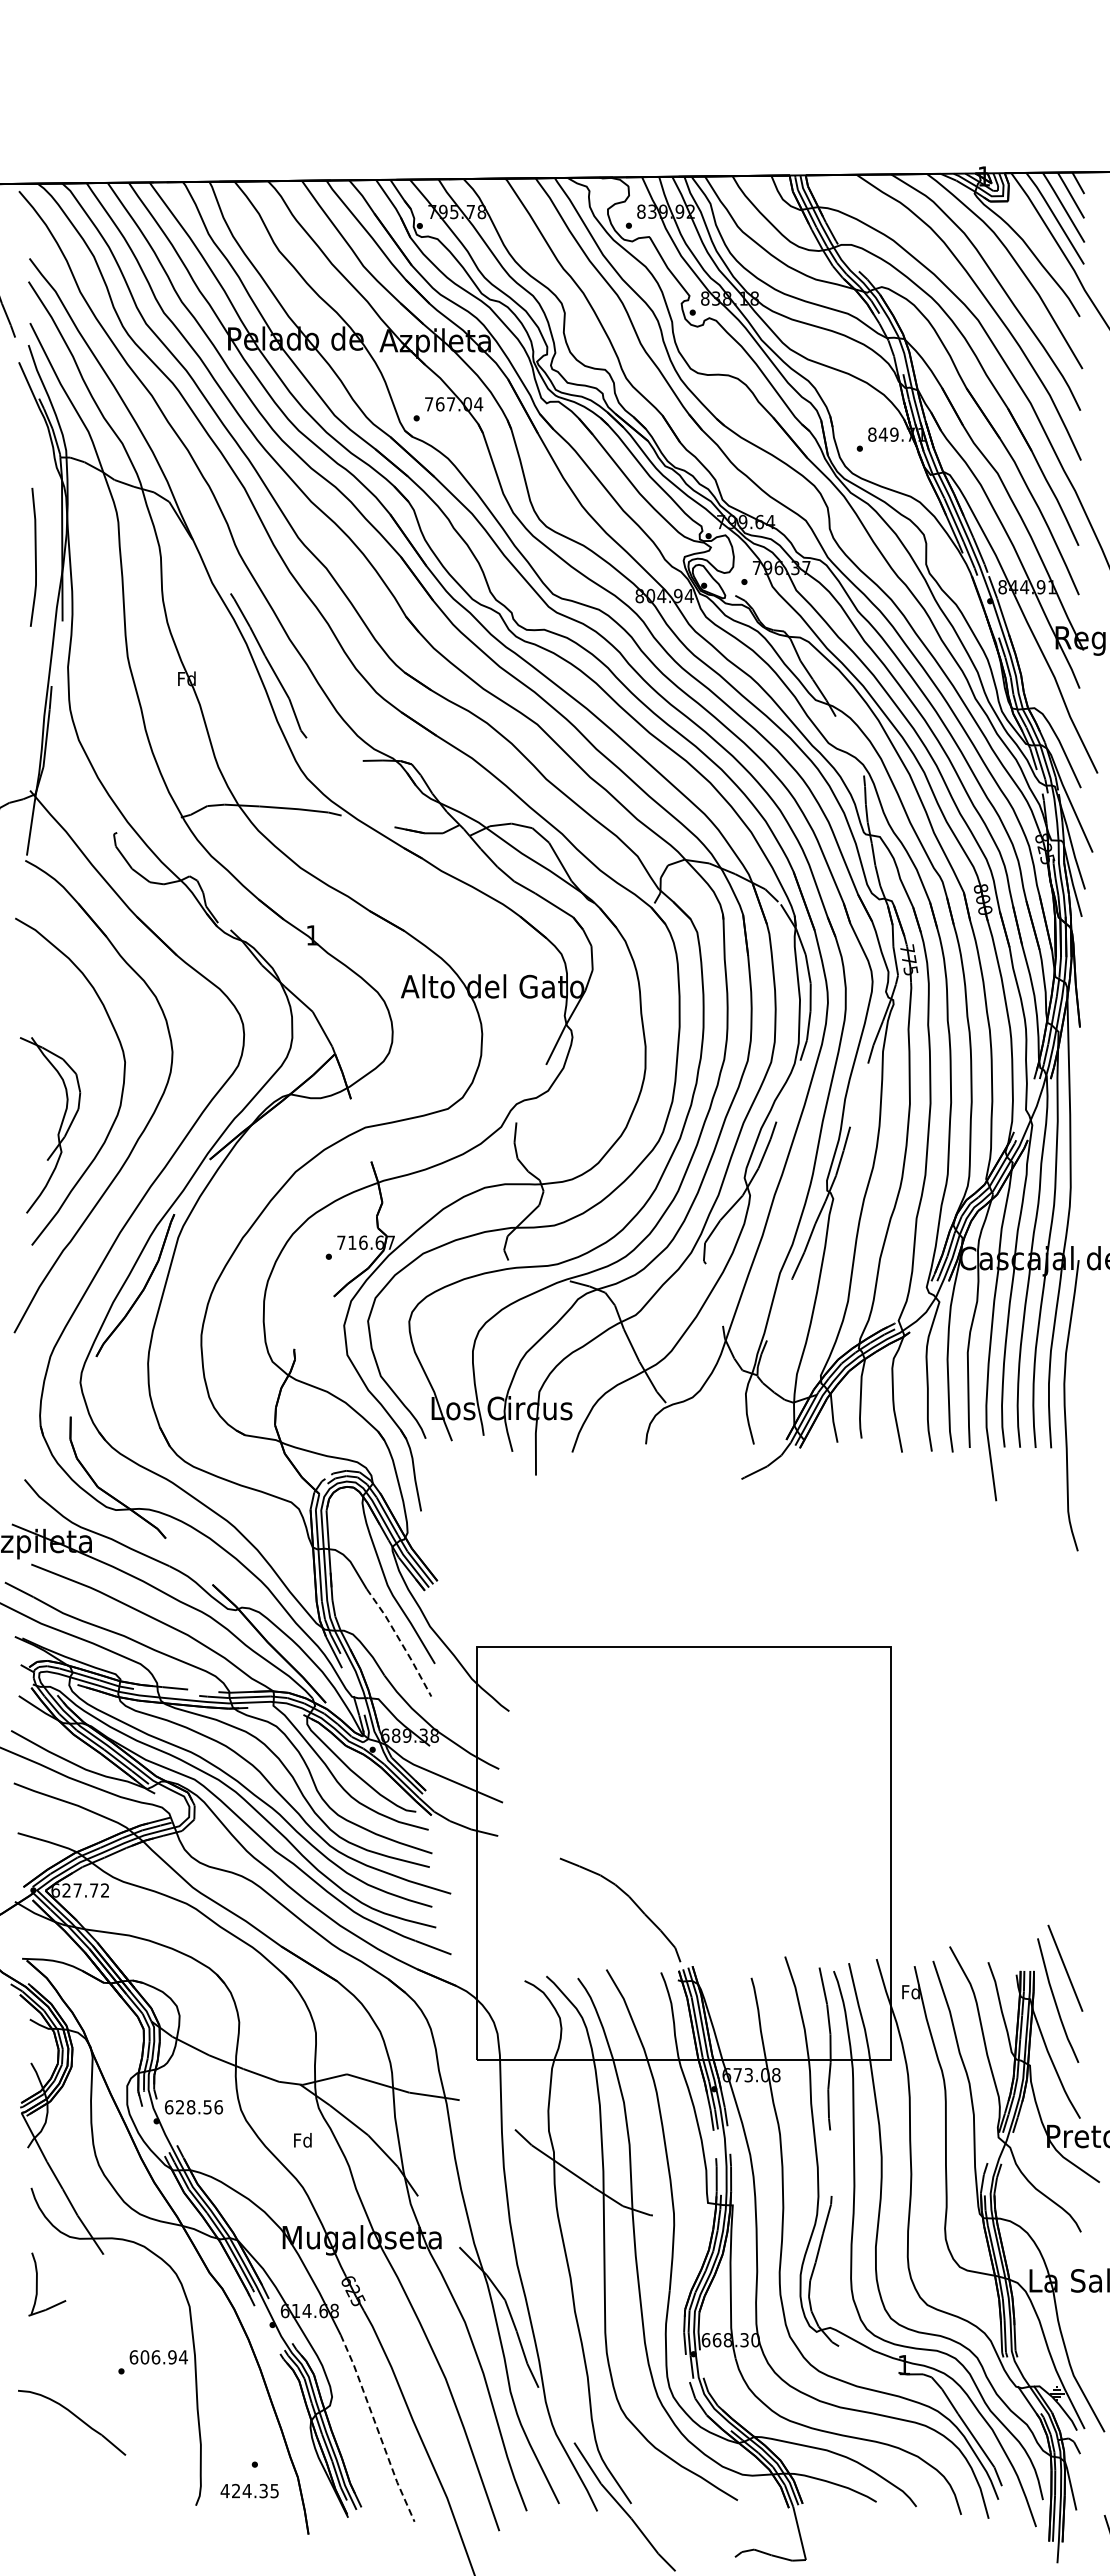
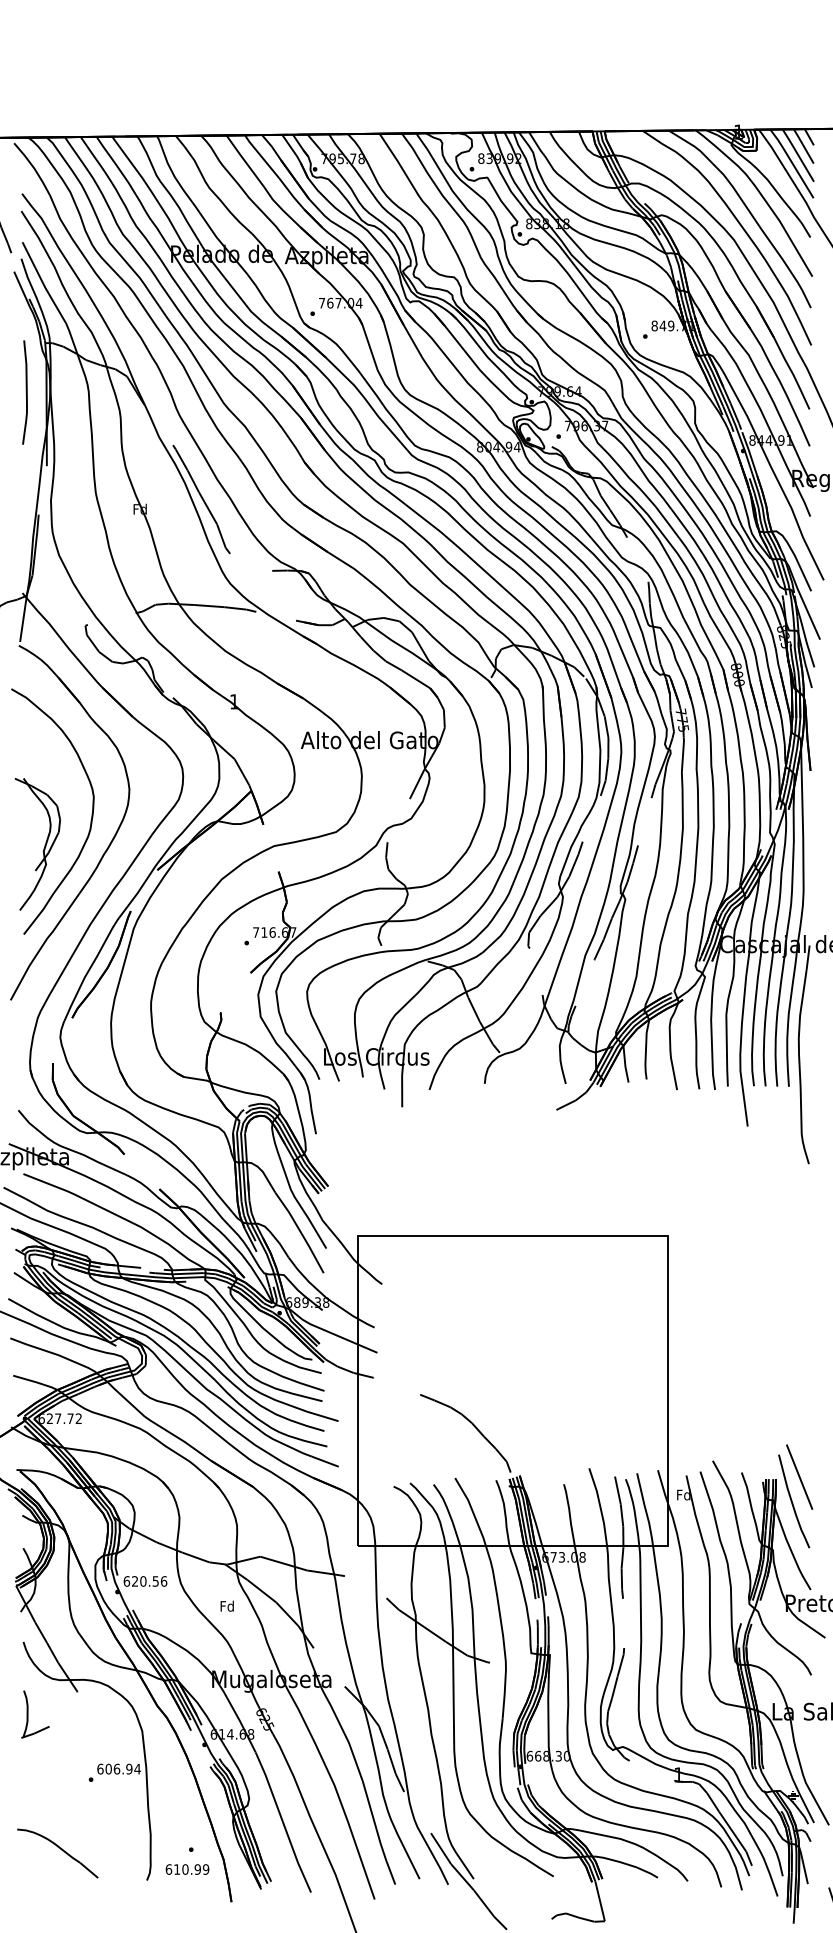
curve: (34, 556) -> (25, 391), moved
line: (400, 1641) -> (300, 1231), dashed -> solid
text: (190, 2107) -> (142, 1581), 628.56 -> 620.56
part: (74, 2416) -> (59, 1848), moved
line: (377, 2428) -> (283, 1822), dashed -> solid
text: (249, 2490) -> (187, 1869), 424.35 -> 610.99

